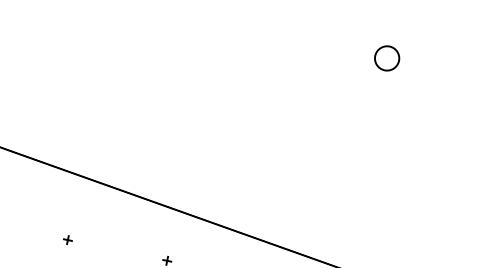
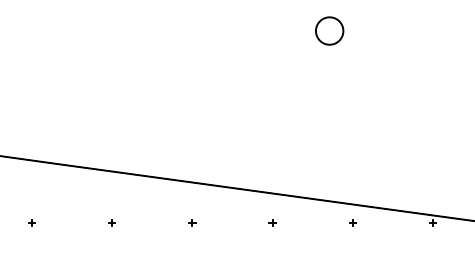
part: (386, 57) -> (329, 30), size x1.43

